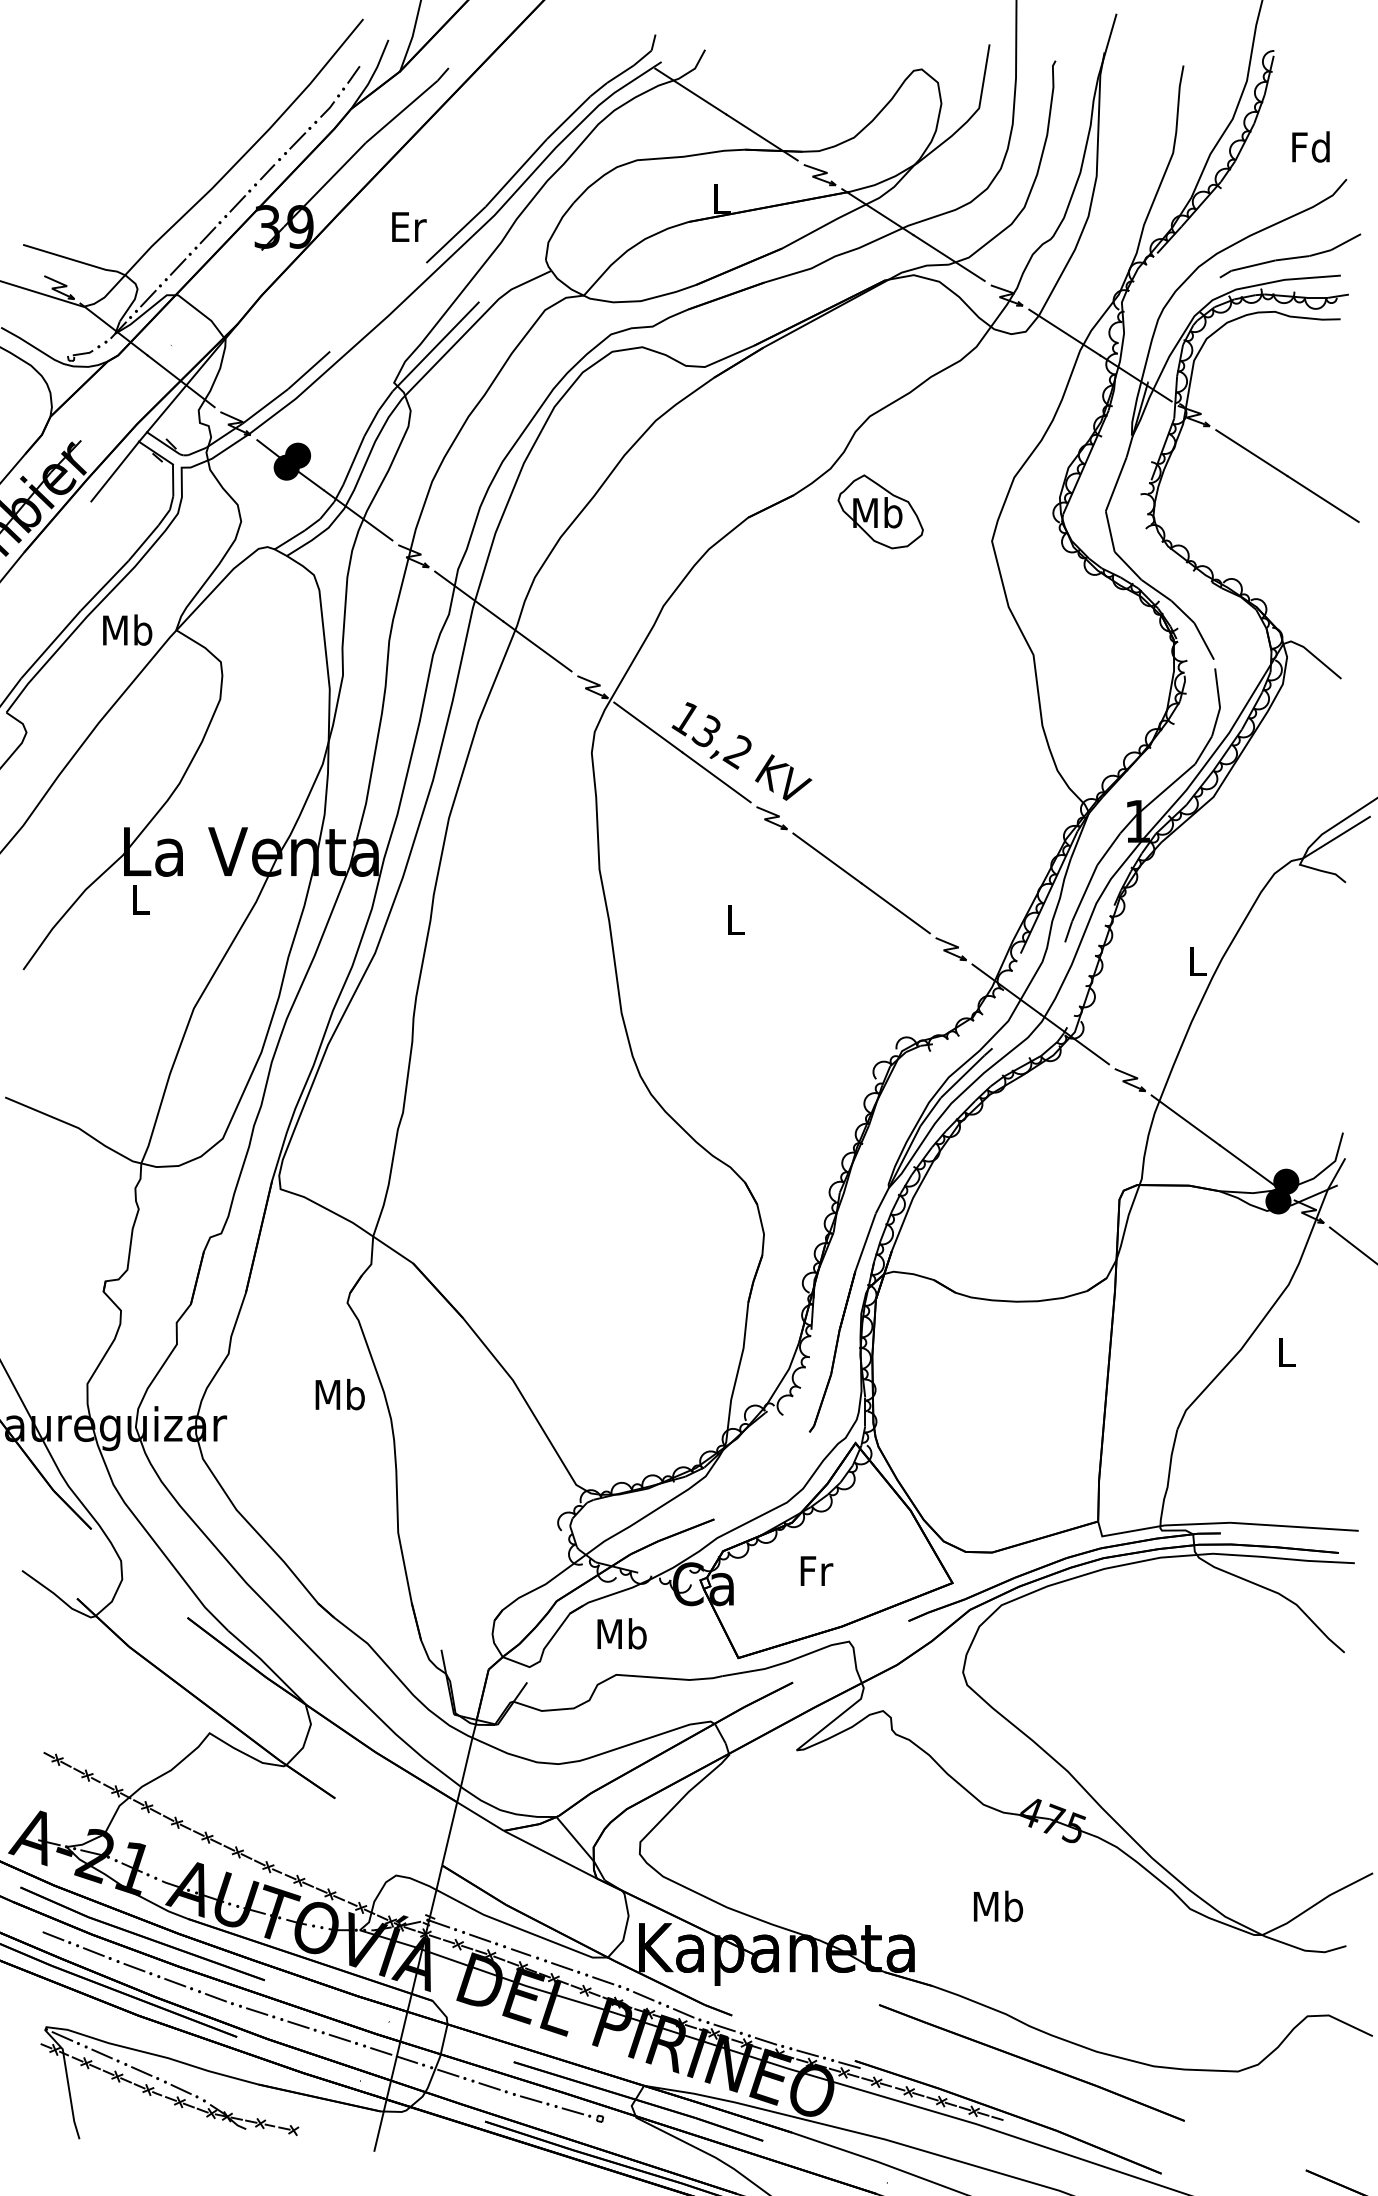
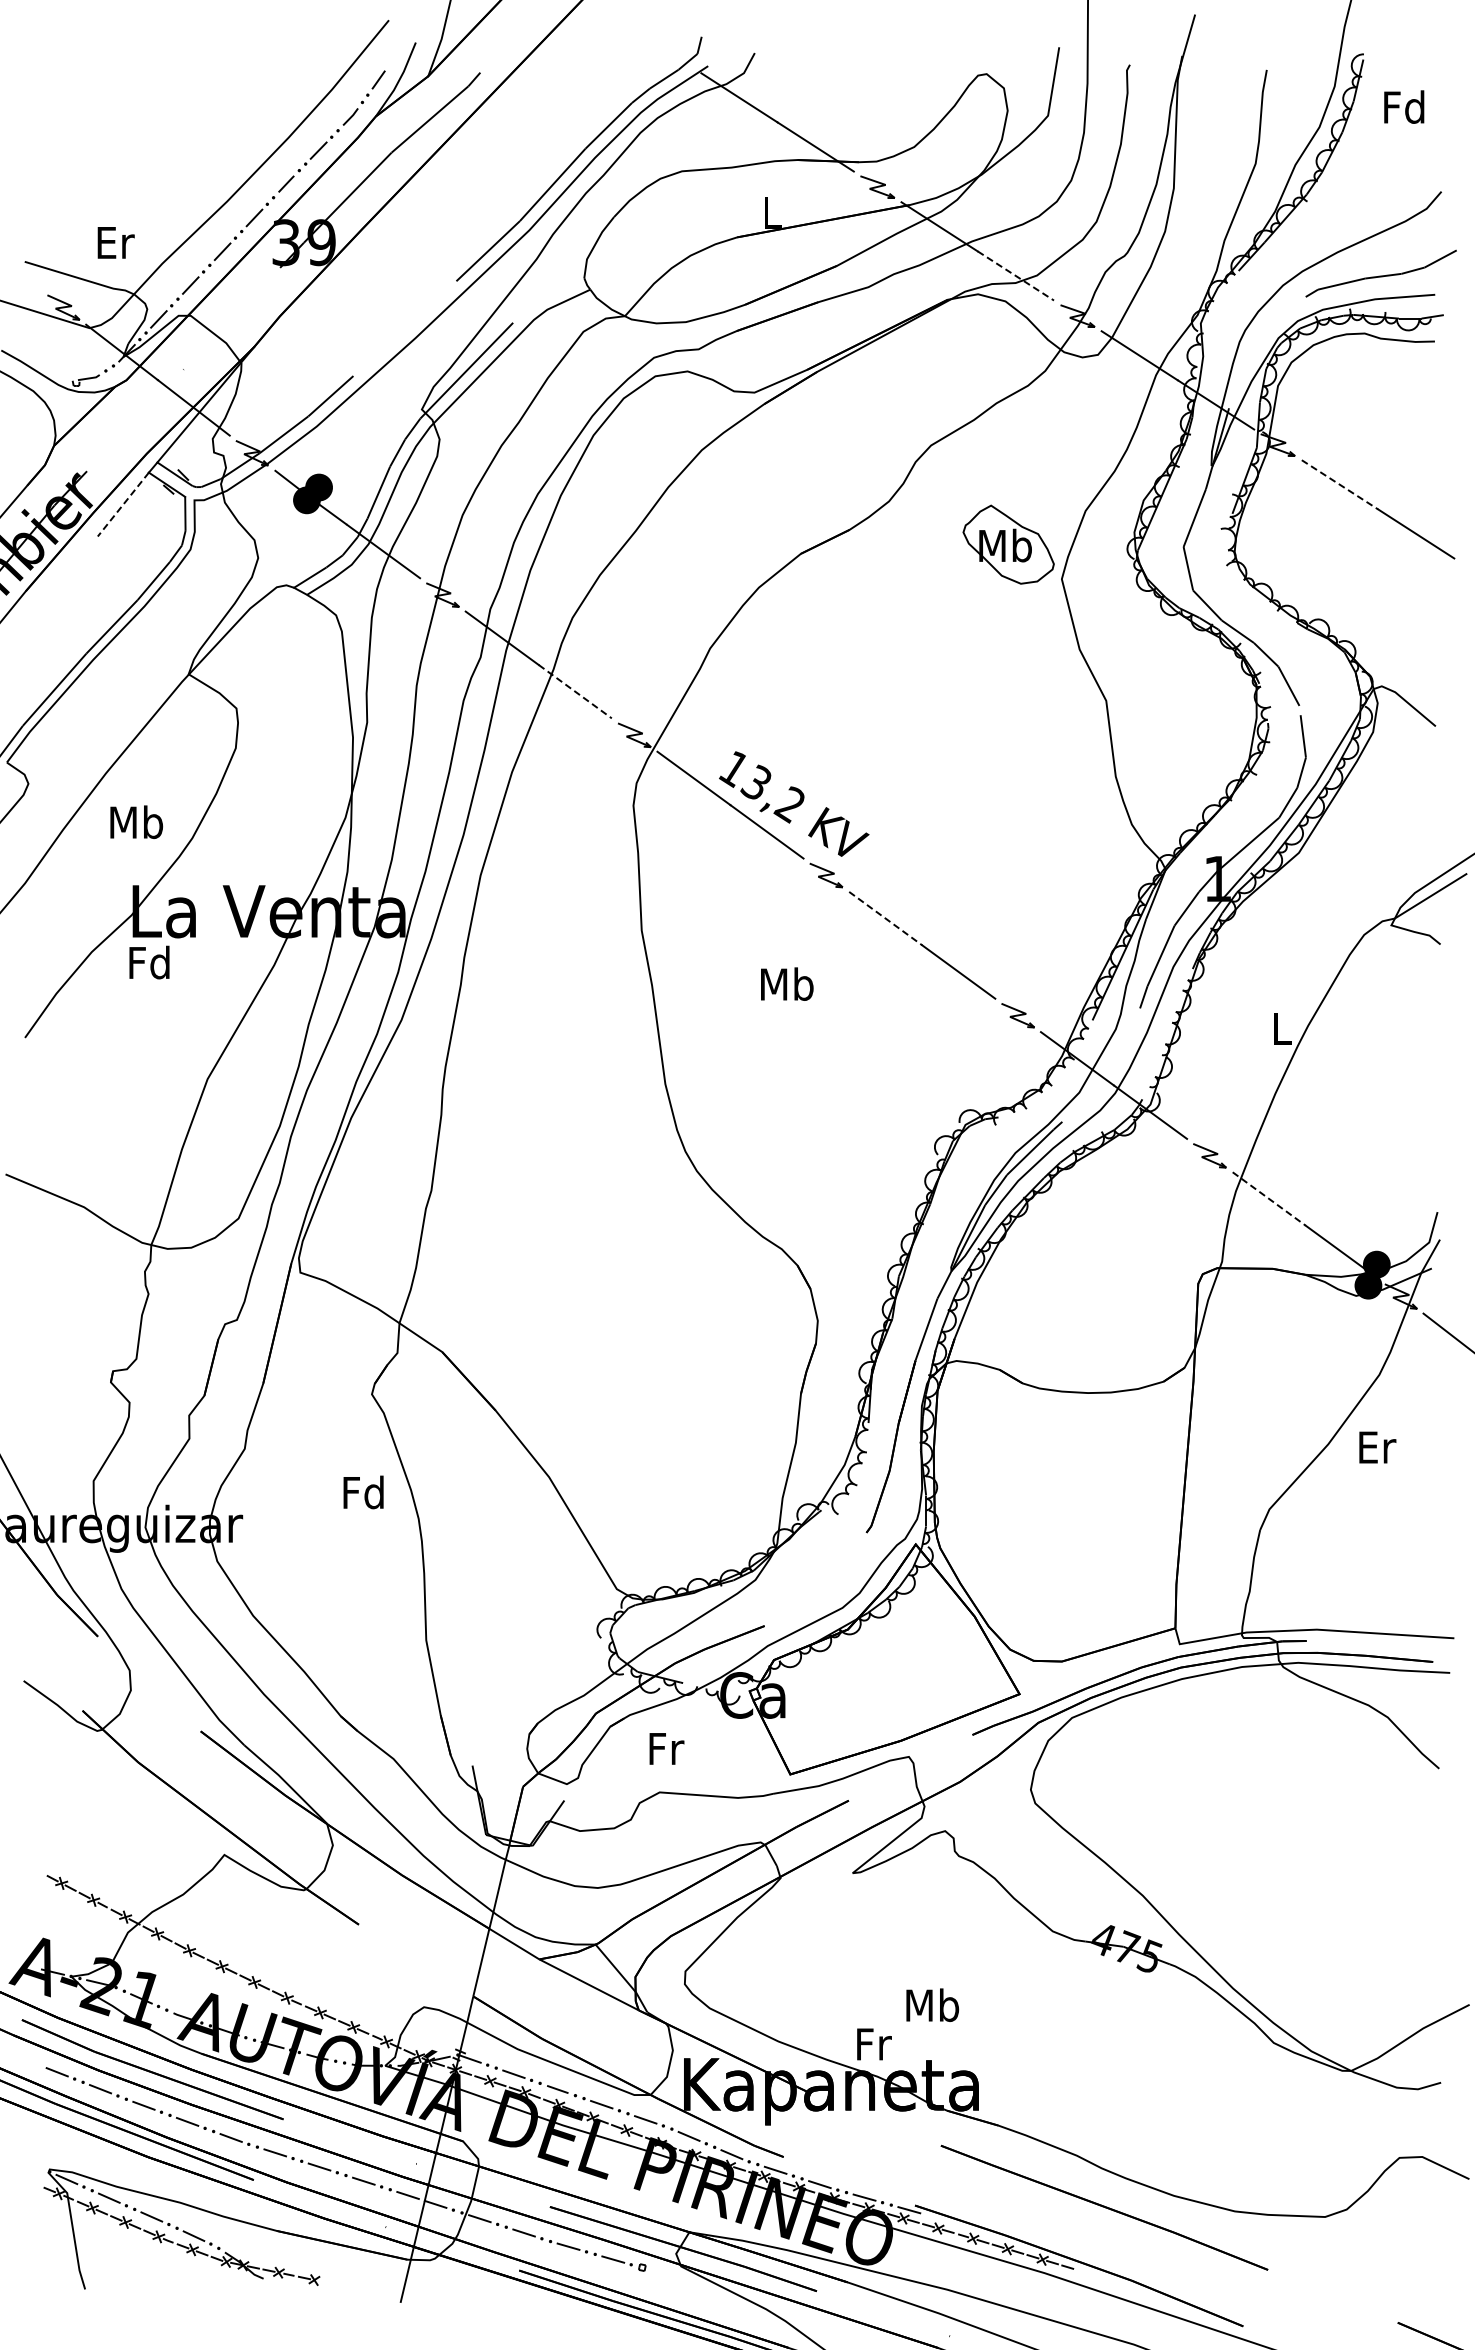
text: (1311, 146) -> (1404, 106), moved
text: (408, 226) -> (115, 242), moved
line: (949, 258) -> (1016, 276), solid -> dashed
line: (1252, 453) -> (1340, 485), solid -> dashed
line: (115, 471) -> (123, 504), solid -> dashed
part: (880, 511) -> (1008, 544), moved
text: (127, 629) -> (136, 821), moved
line: (537, 646) -> (575, 691), solid -> dashed
line: (828, 858) -> (886, 918), solid -> dashed
text: (139, 899) -> (149, 962), L -> Fd
text: (735, 919) -> (787, 983), L -> Mb
line: (1186, 1120) -> (1269, 1199), solid -> dashed
text: (1286, 1352) -> (1377, 1447), L -> Er
text: (340, 1394) -> (364, 1492), Mb -> Fd
text: (816, 1571) -> (874, 2044), moved
text: (621, 1633) -> (665, 1748), Mb -> Fr
text: (998, 1905) -> (932, 2004), moved

